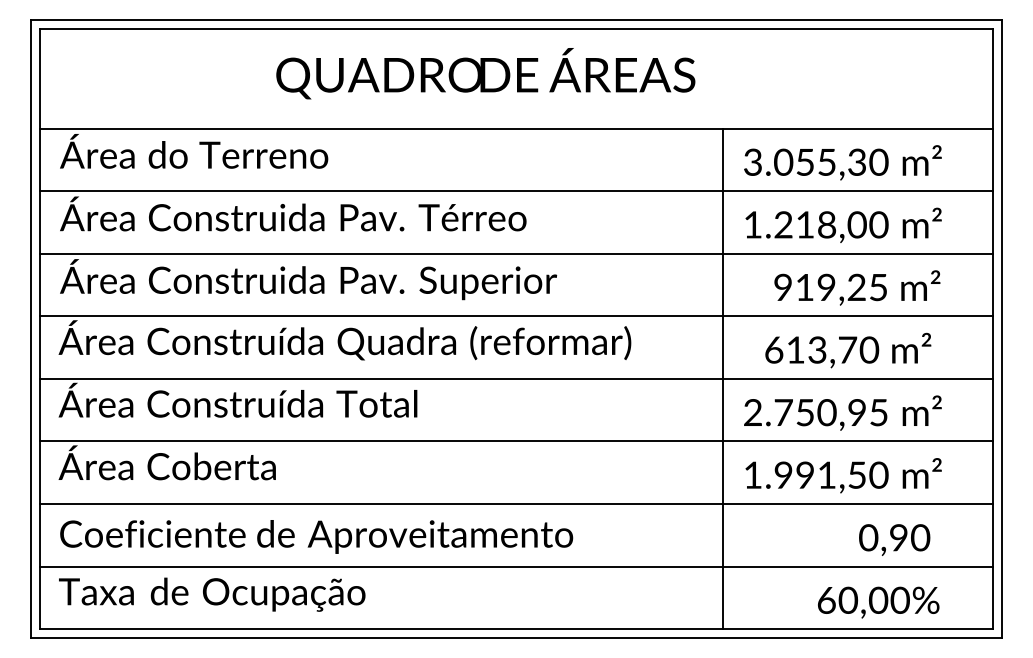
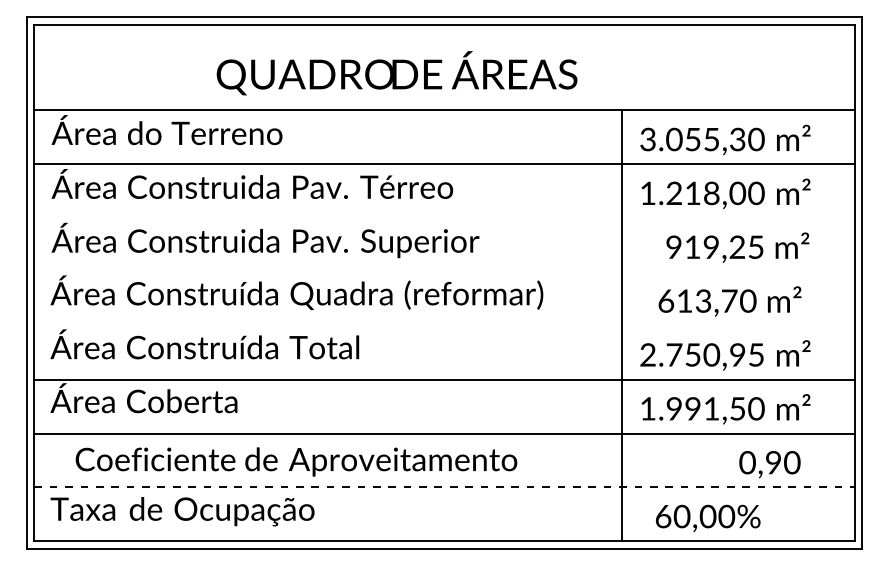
text: (485, 73) -> (396, 73), moved
line: (516, 254) -> (444, 218), removed
line: (516, 316) -> (444, 272), removed
line: (516, 378) -> (444, 325), removed
text: (316, 536) -> (296, 461), moved
line: (516, 566) -> (444, 487), solid -> dashed
text: (879, 602) -> (708, 518), moved

